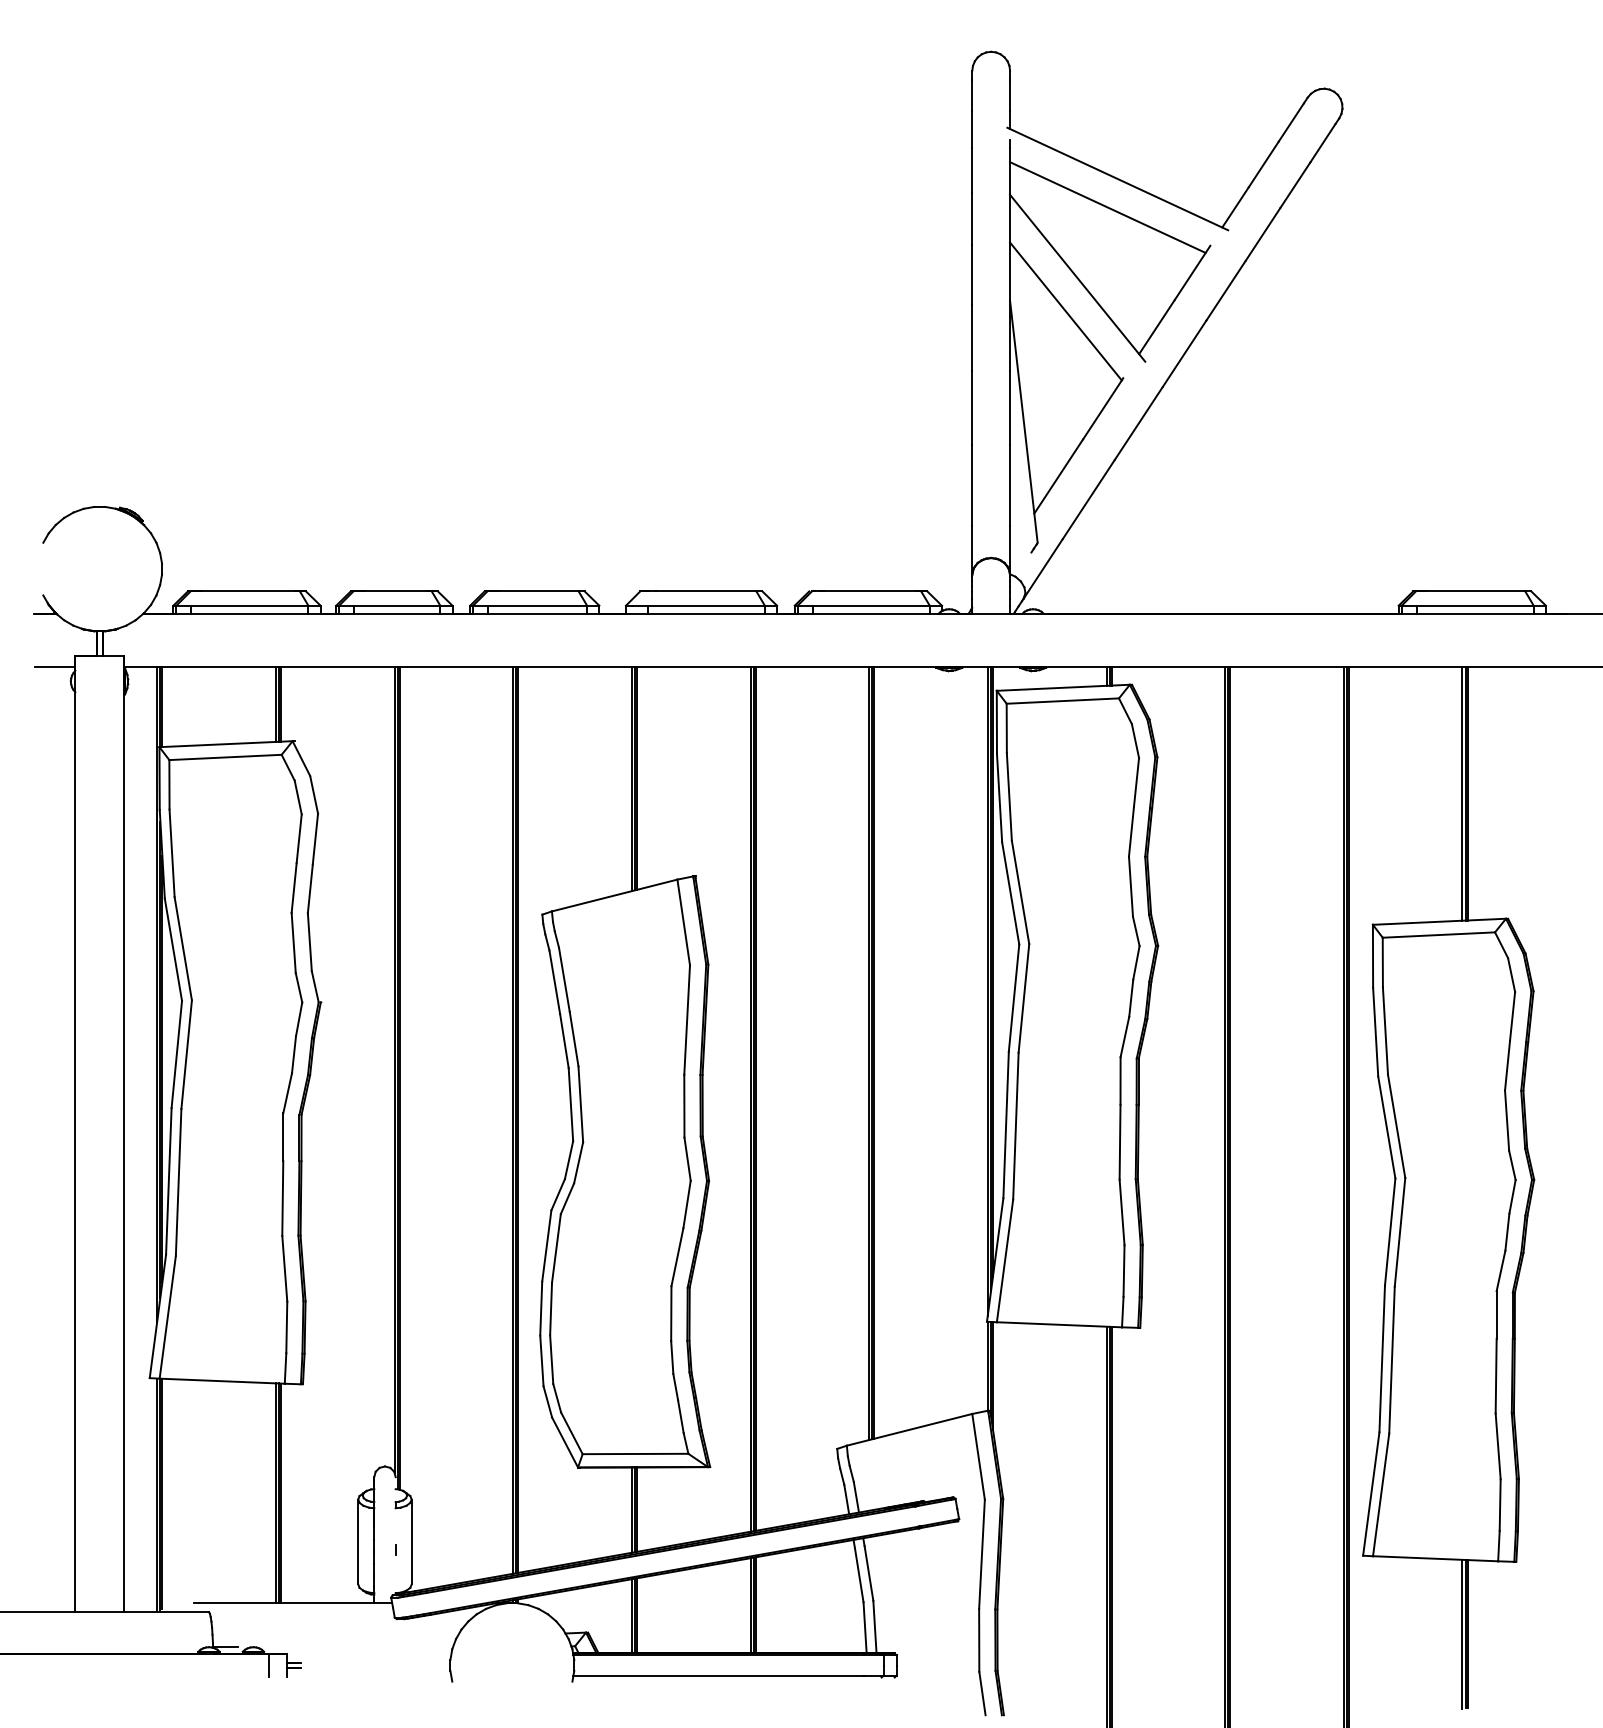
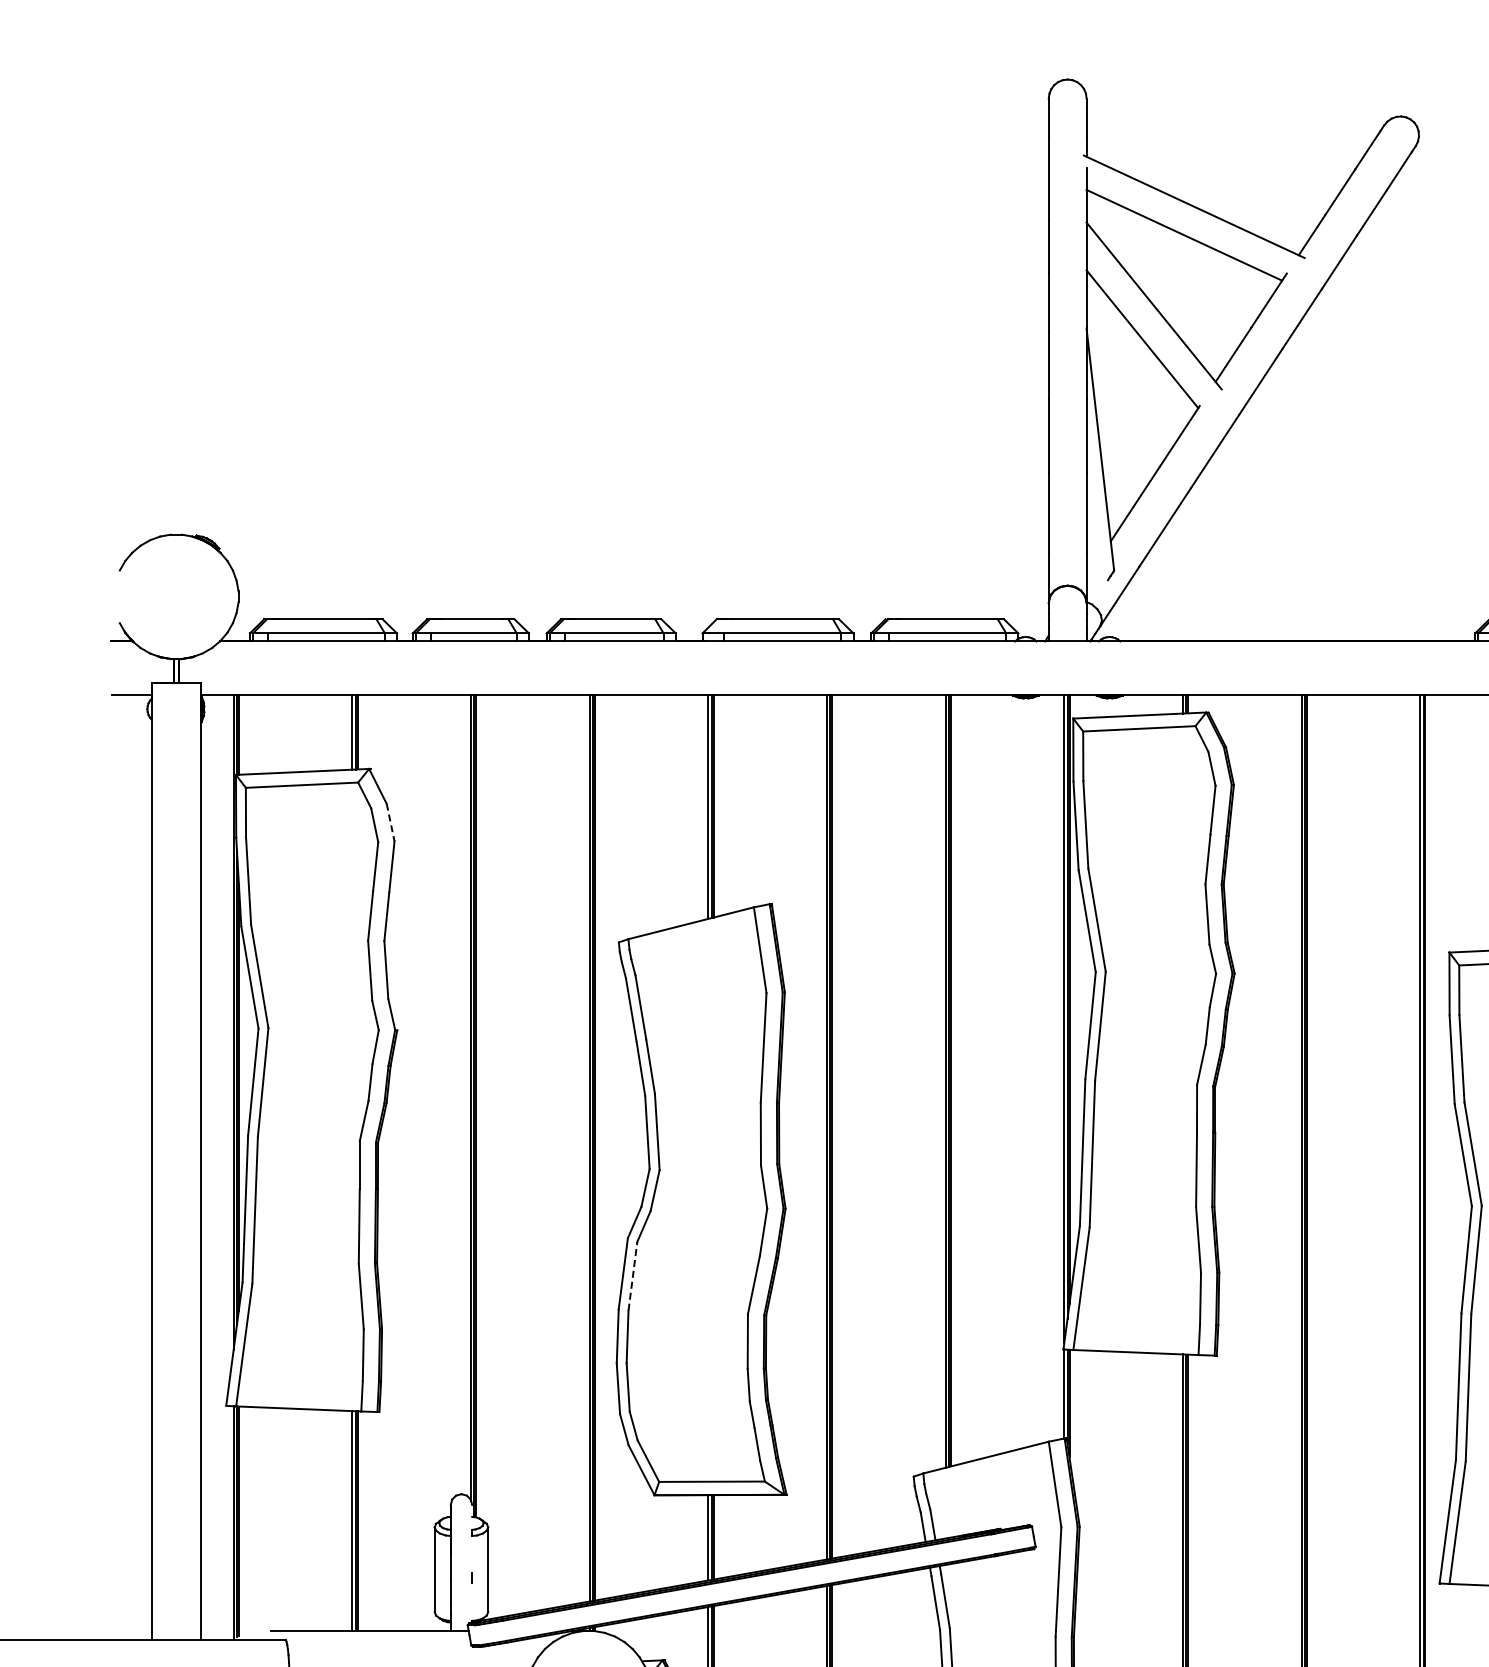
line: (314, 795) -> (391, 823), solid -> dashed
line: (556, 1248) -> (633, 1276), solid -> dashed

